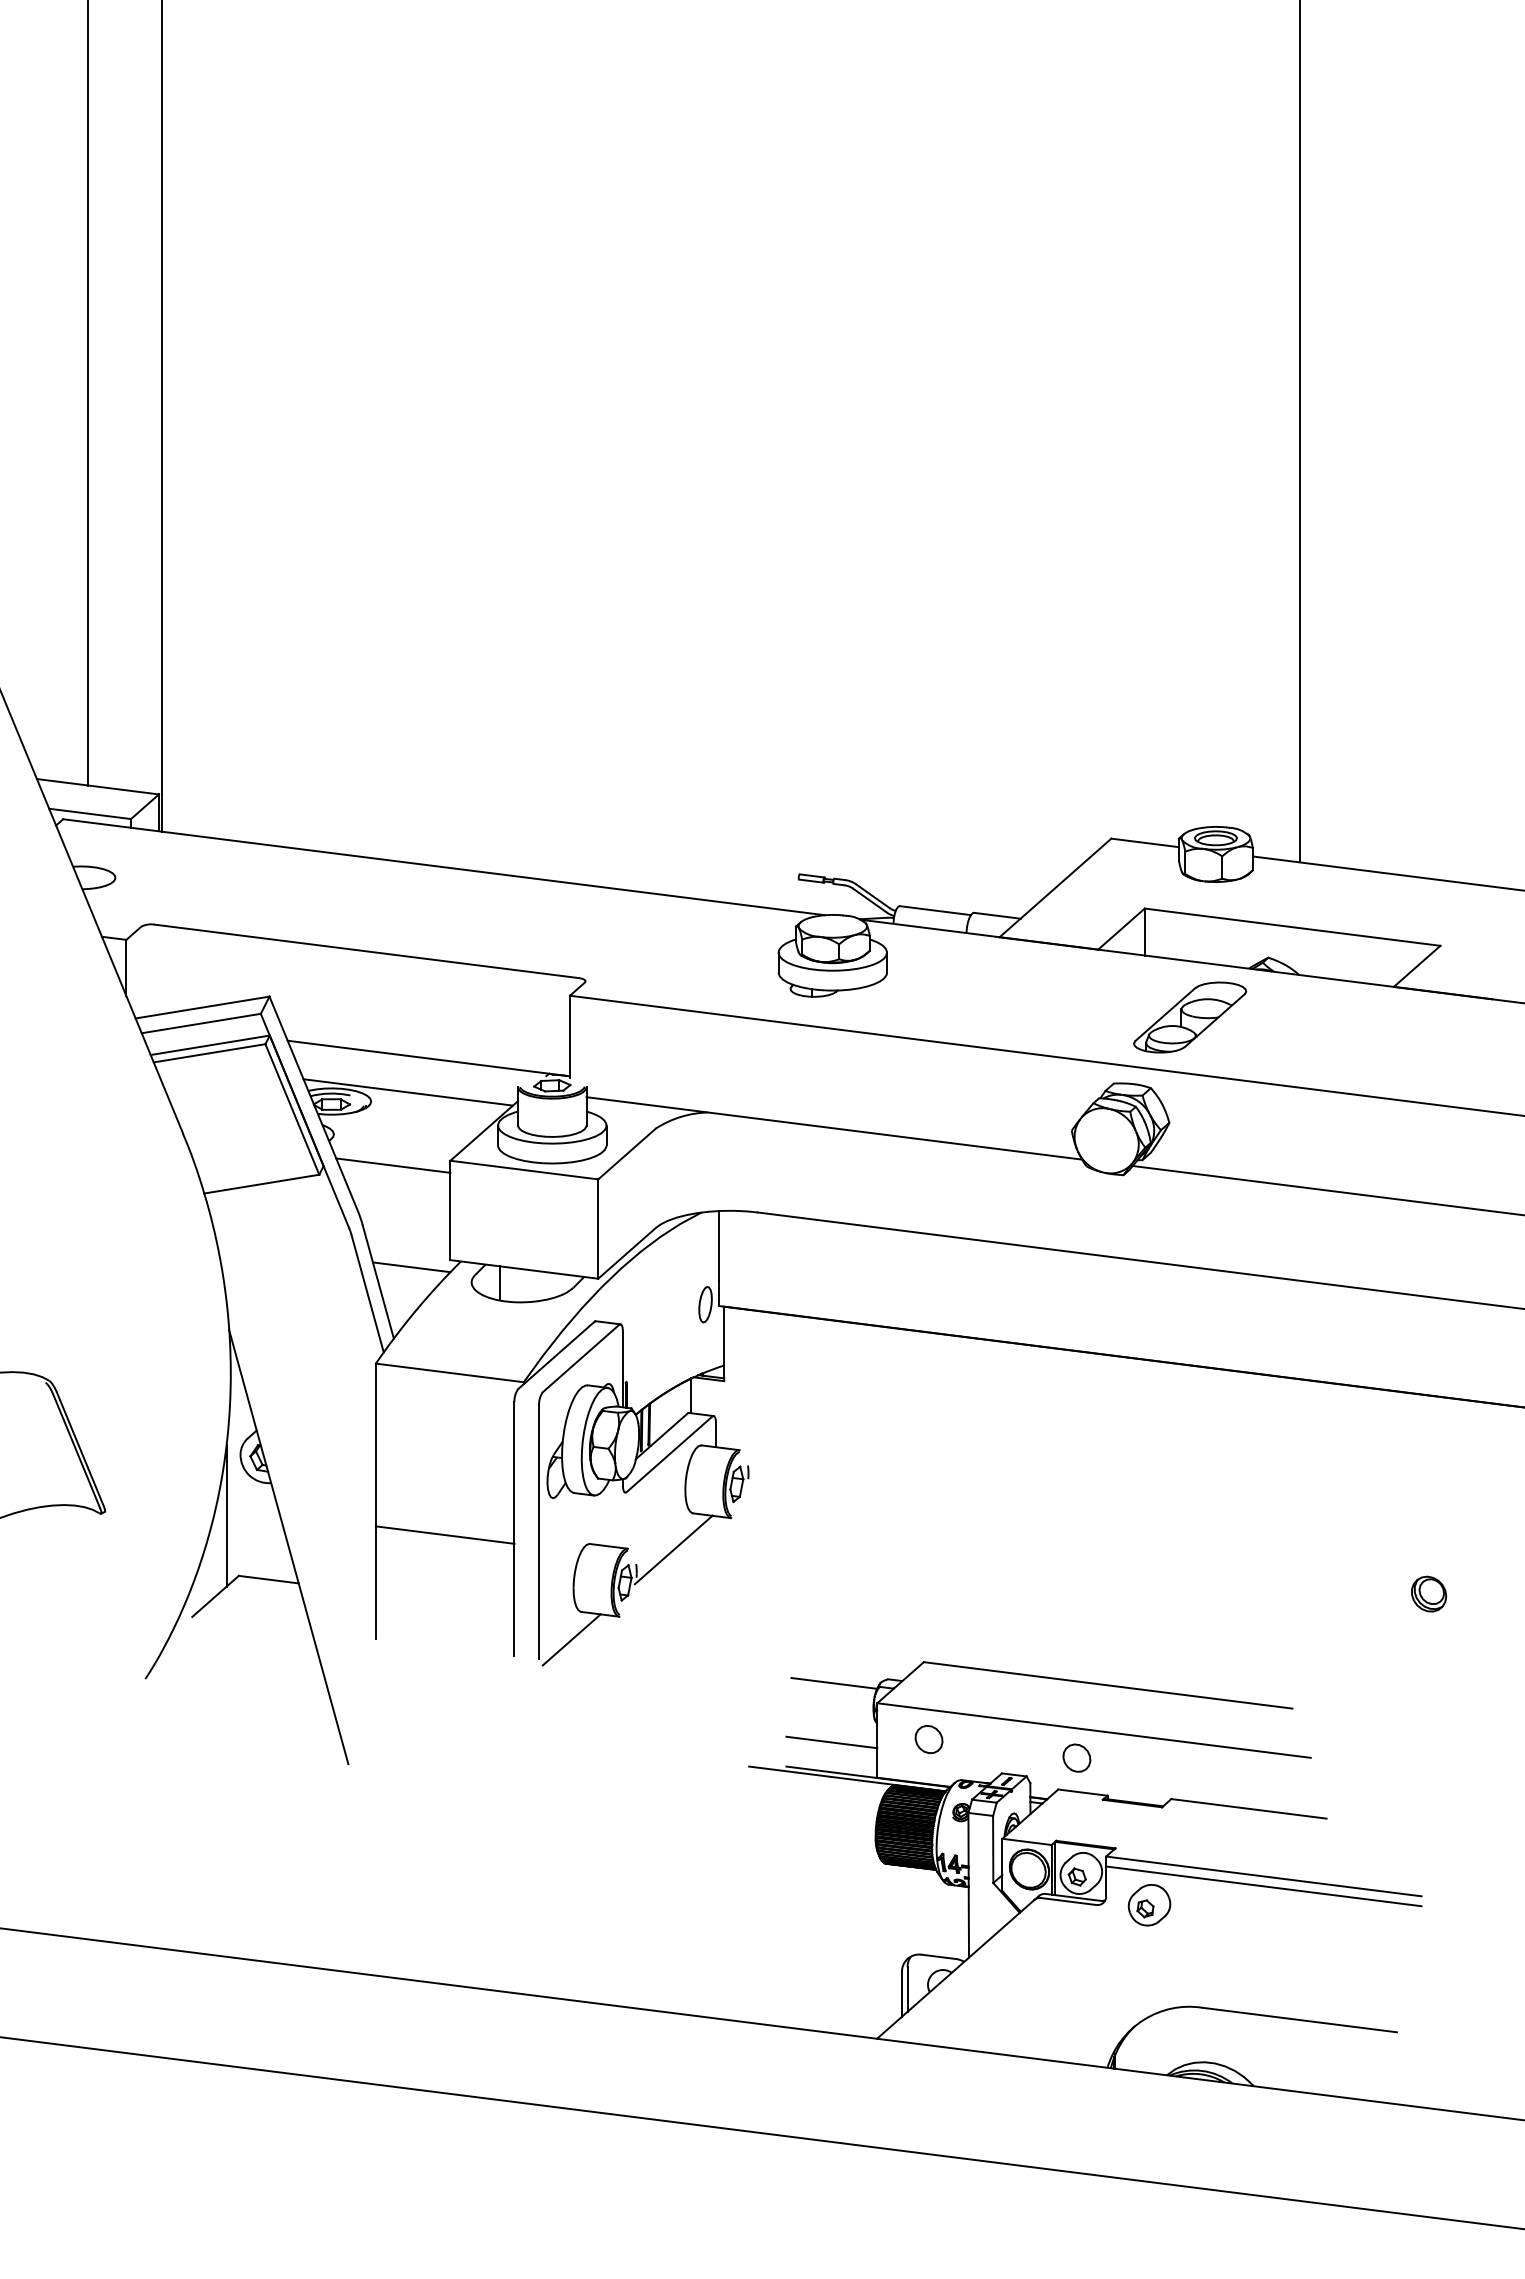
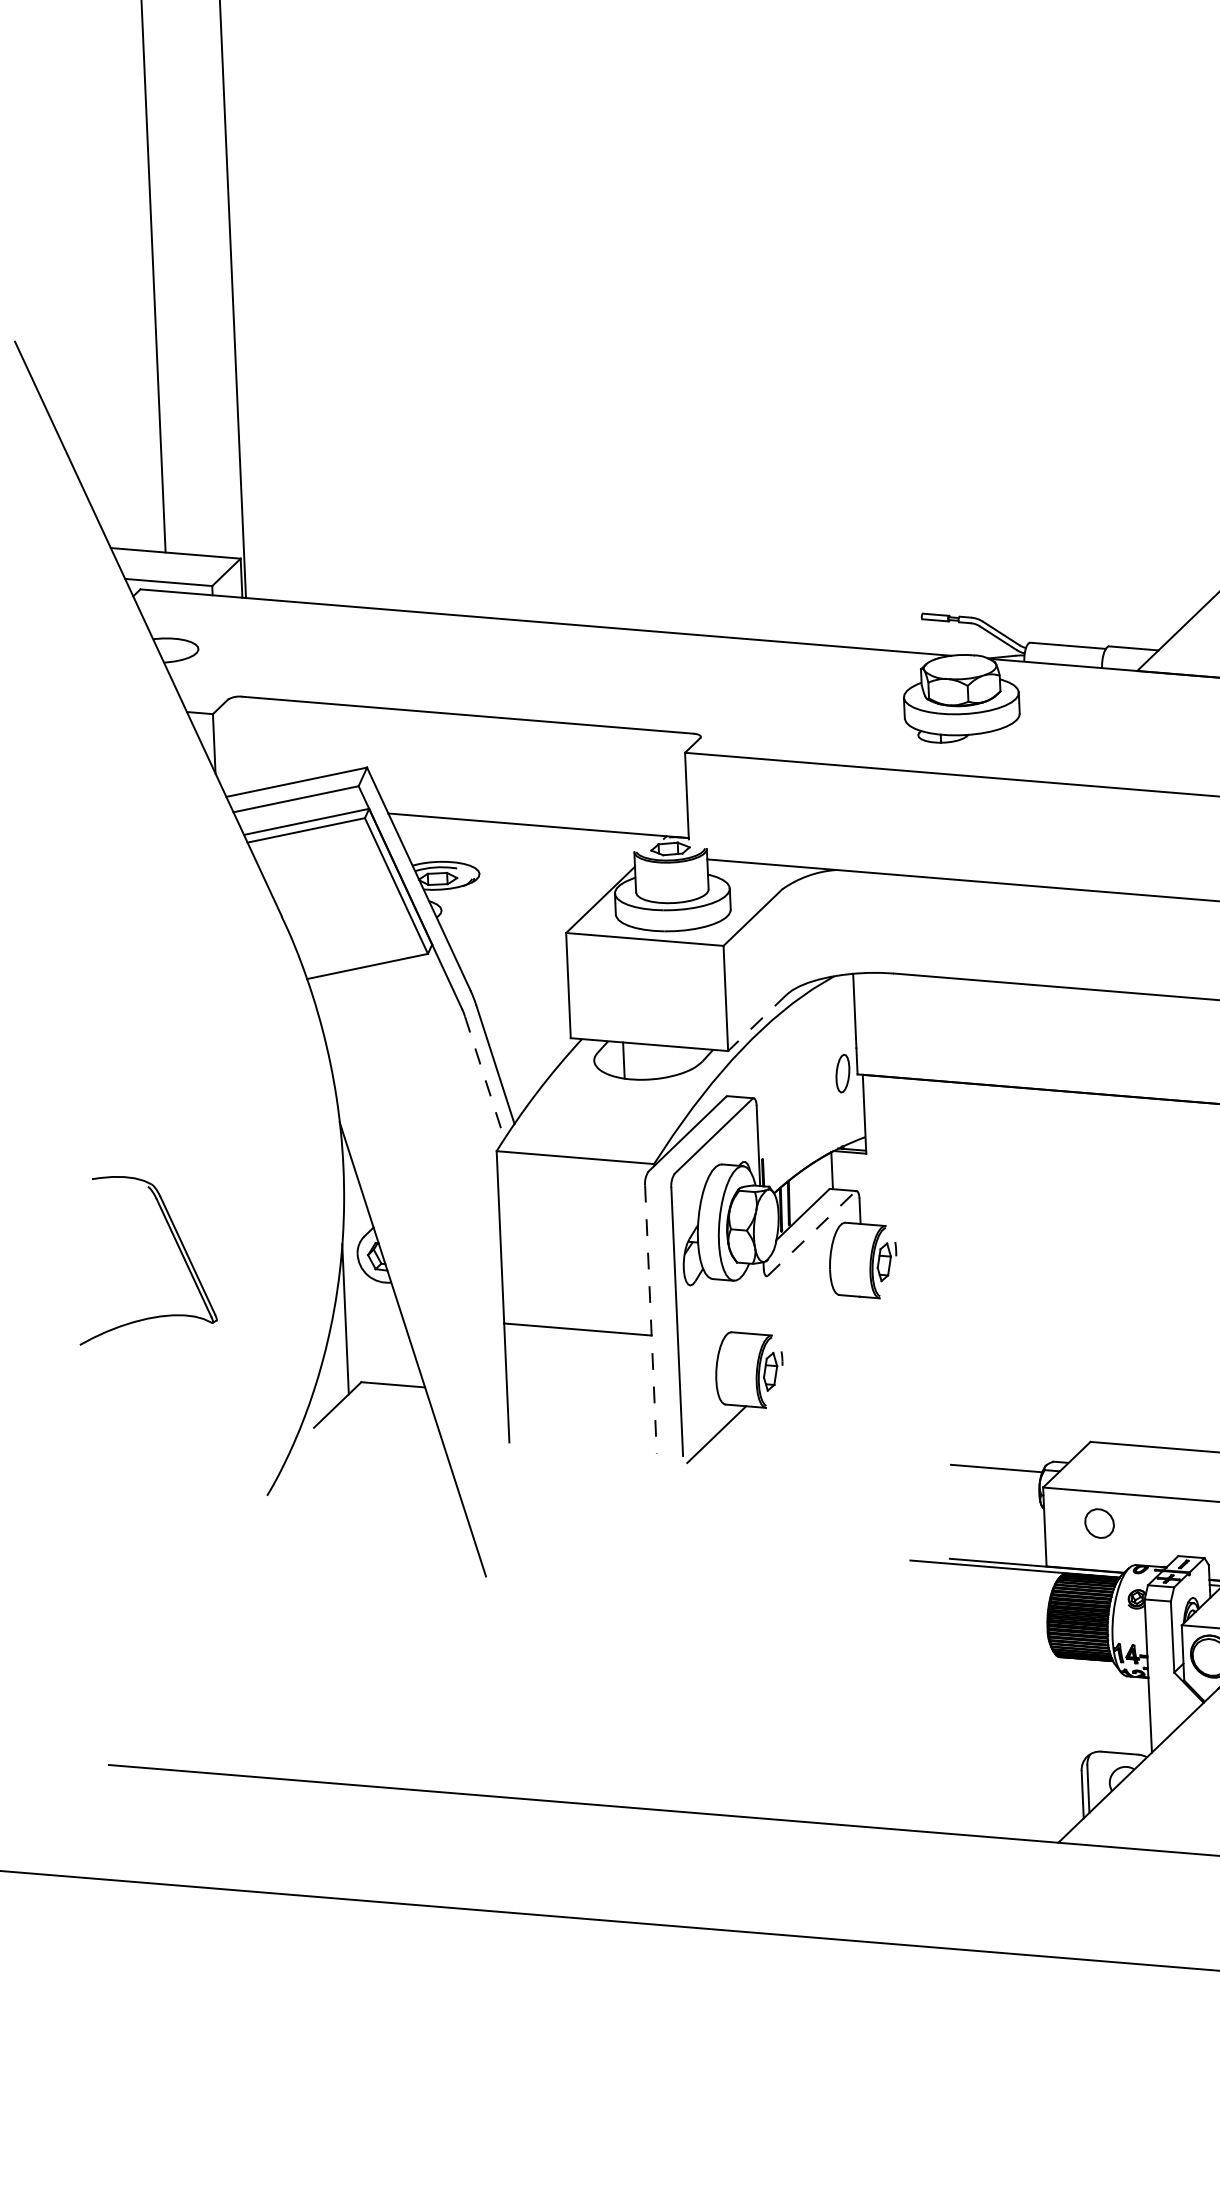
line: (407, 1092) -> (517, 862), removed
line: (393, 1165) -> (506, 940), removed
line: (626, 1253) -> (756, 1023), solid -> dashed
line: (411, 1267) -> (529, 1047), removed
line: (367, 1293) -> (484, 1077), solid -> dashed
line: (669, 1454) -> (811, 1233), solid -> dashed
line: (514, 1529) -> (651, 1320), solid -> dashed
line: (673, 1549) -> (820, 1334), removed
line: (831, 1742) -> (996, 1531), removed

